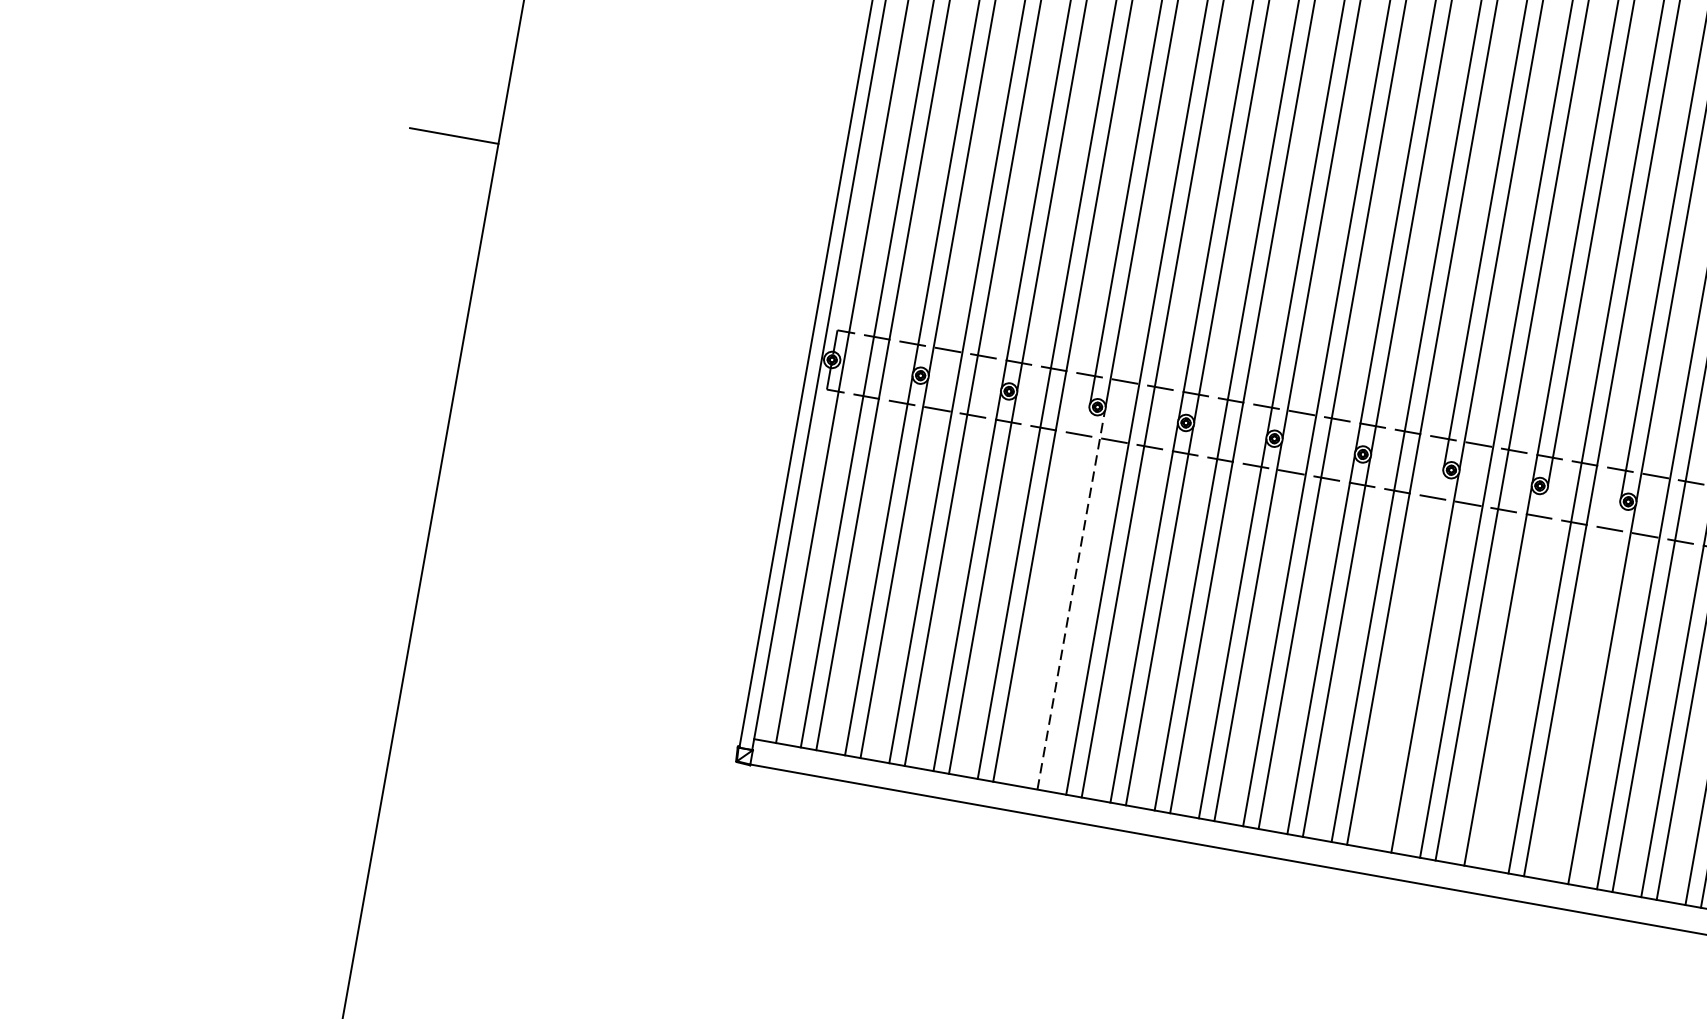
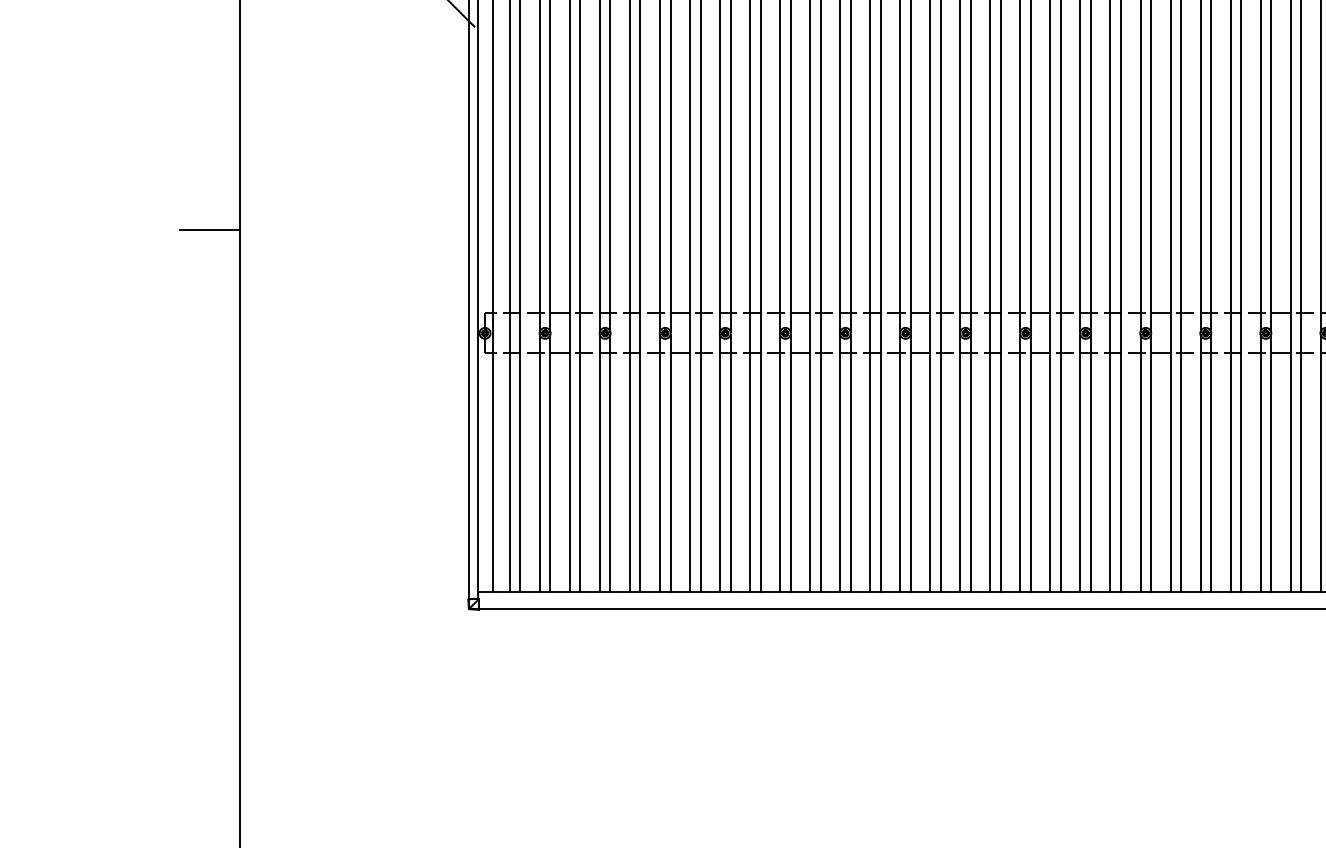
line: (1054, 597) -> (659, 463), added
line: (1071, 600) -> (670, 463), dashed -> solid
line: (1409, 660) -> (900, 463), added
line: (1513, 678) -> (970, 463), added
line: (1586, 692) -> (1020, 463), added

